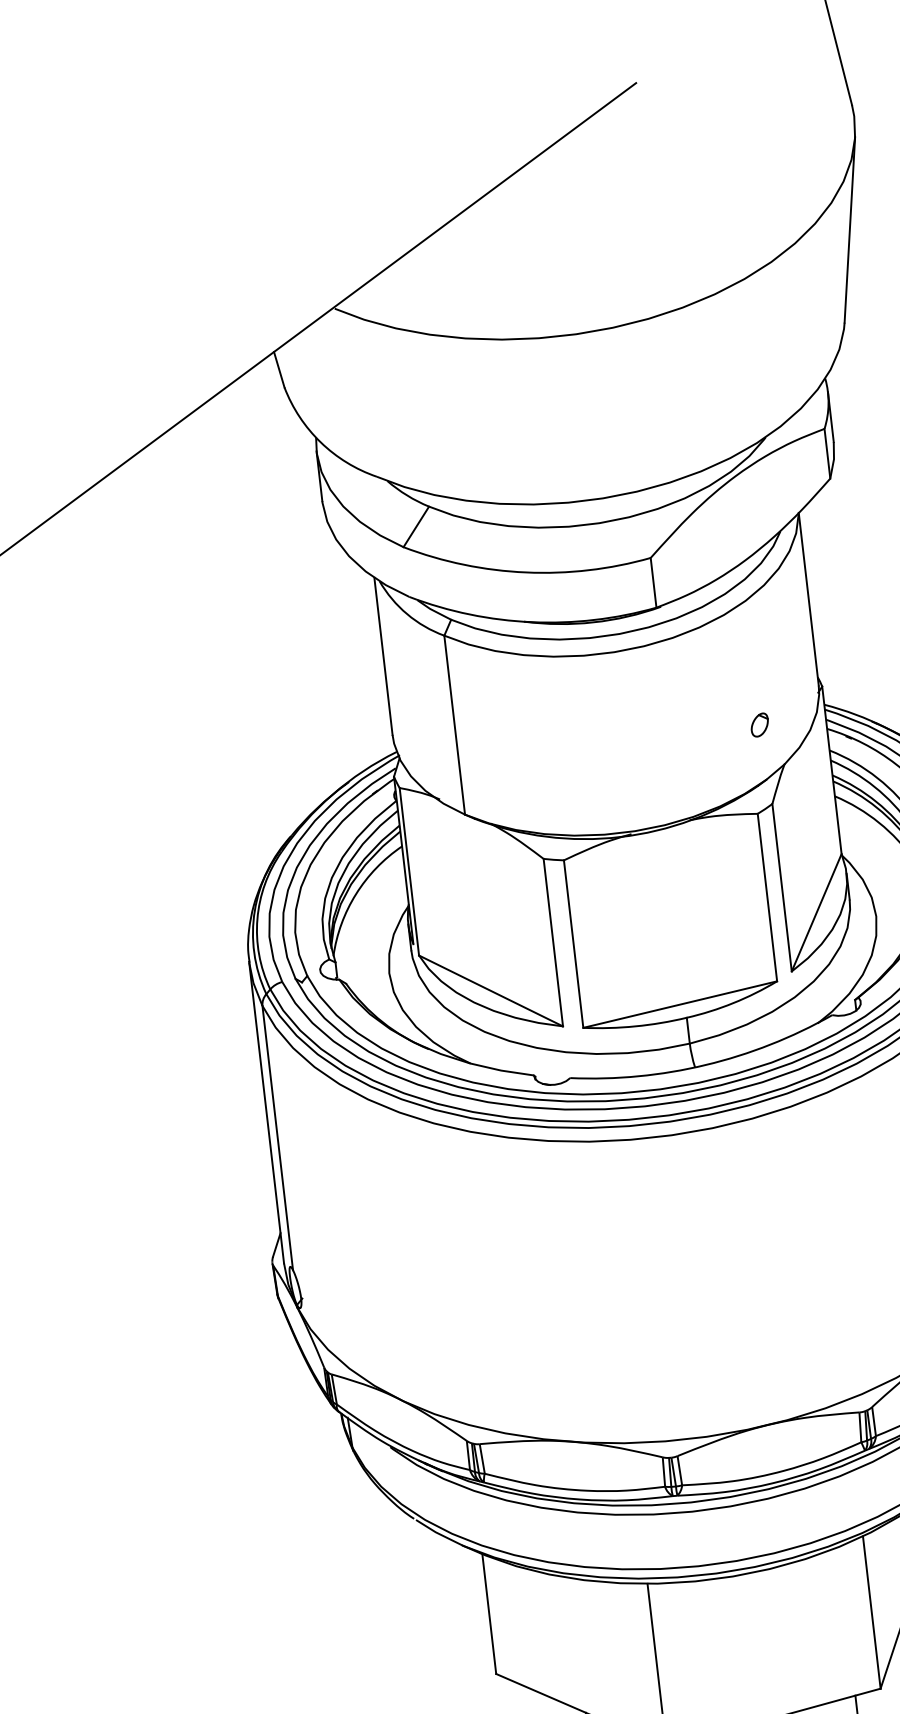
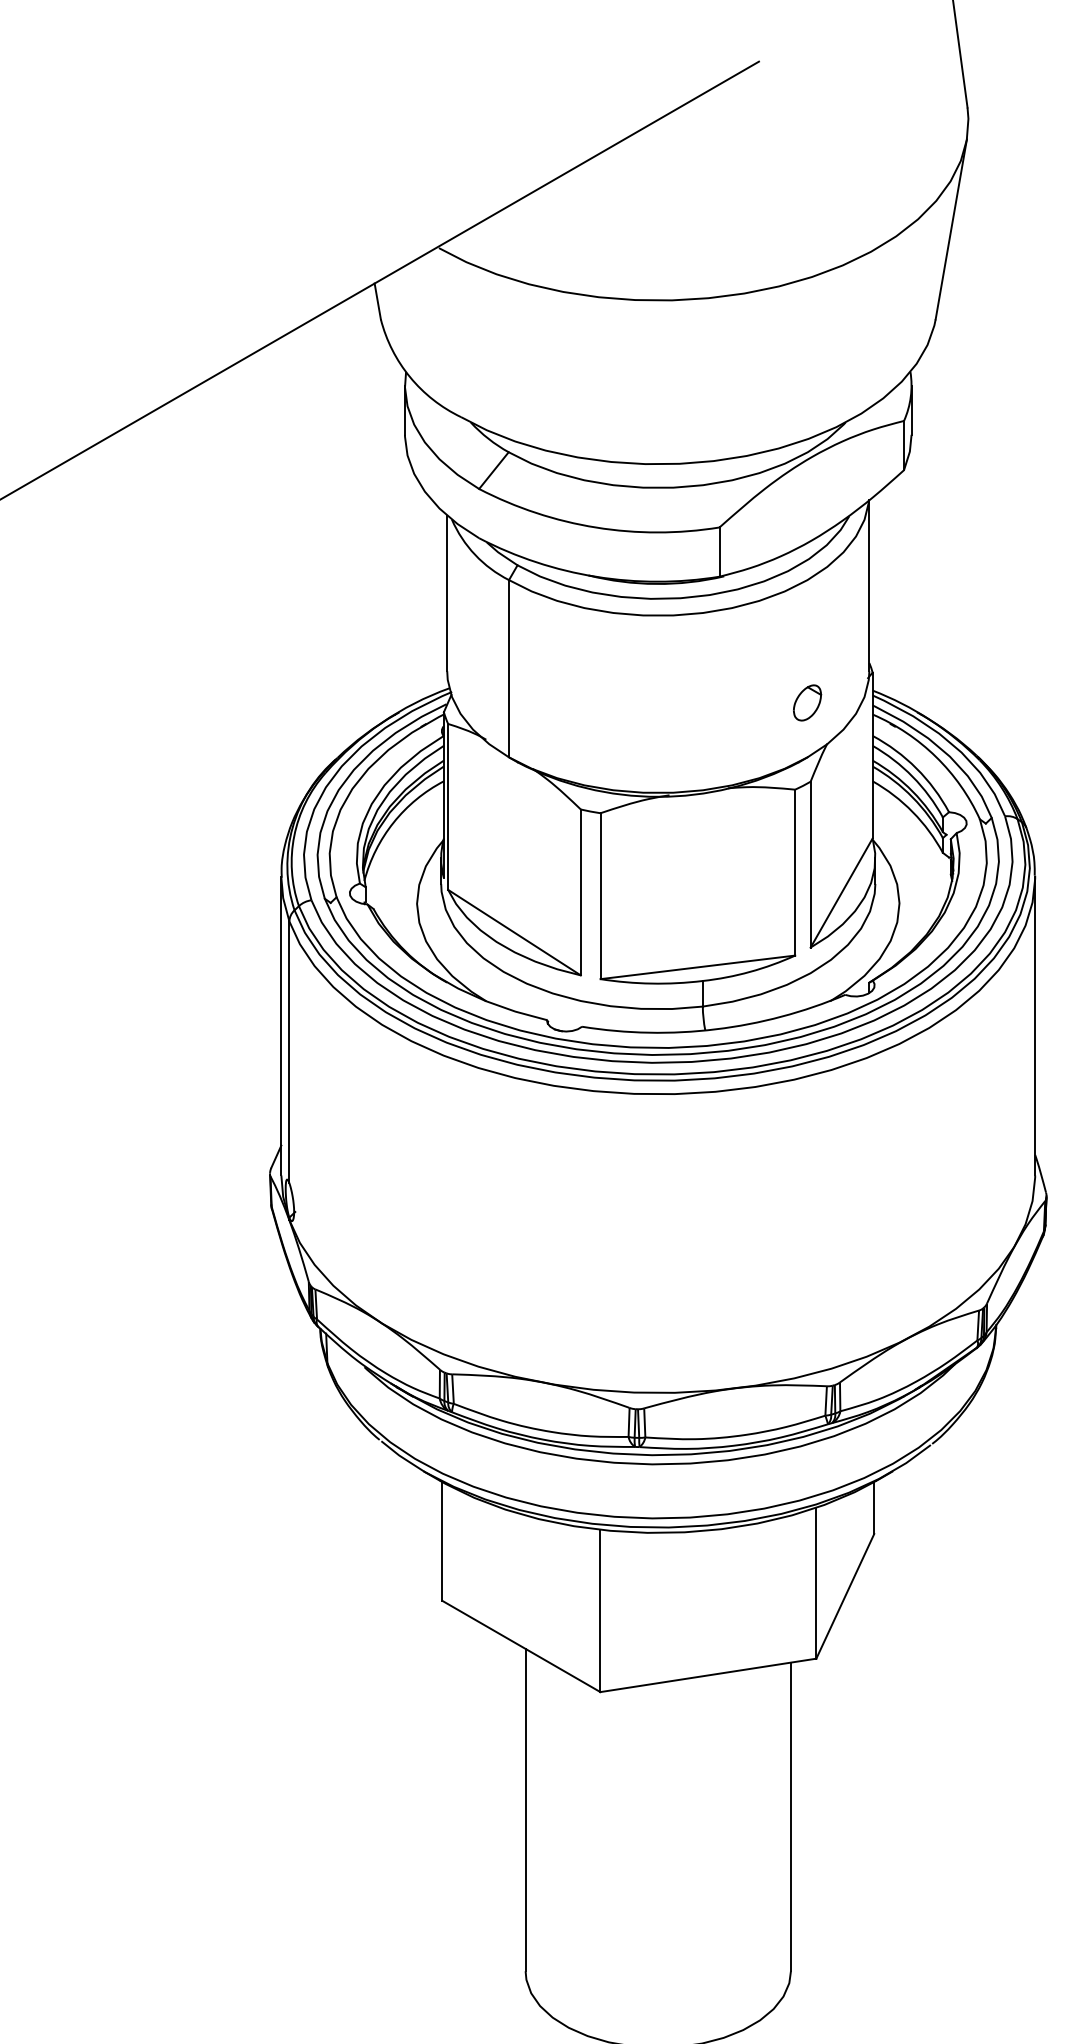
part: (759, 725) -> (806, 703), size x1.6

